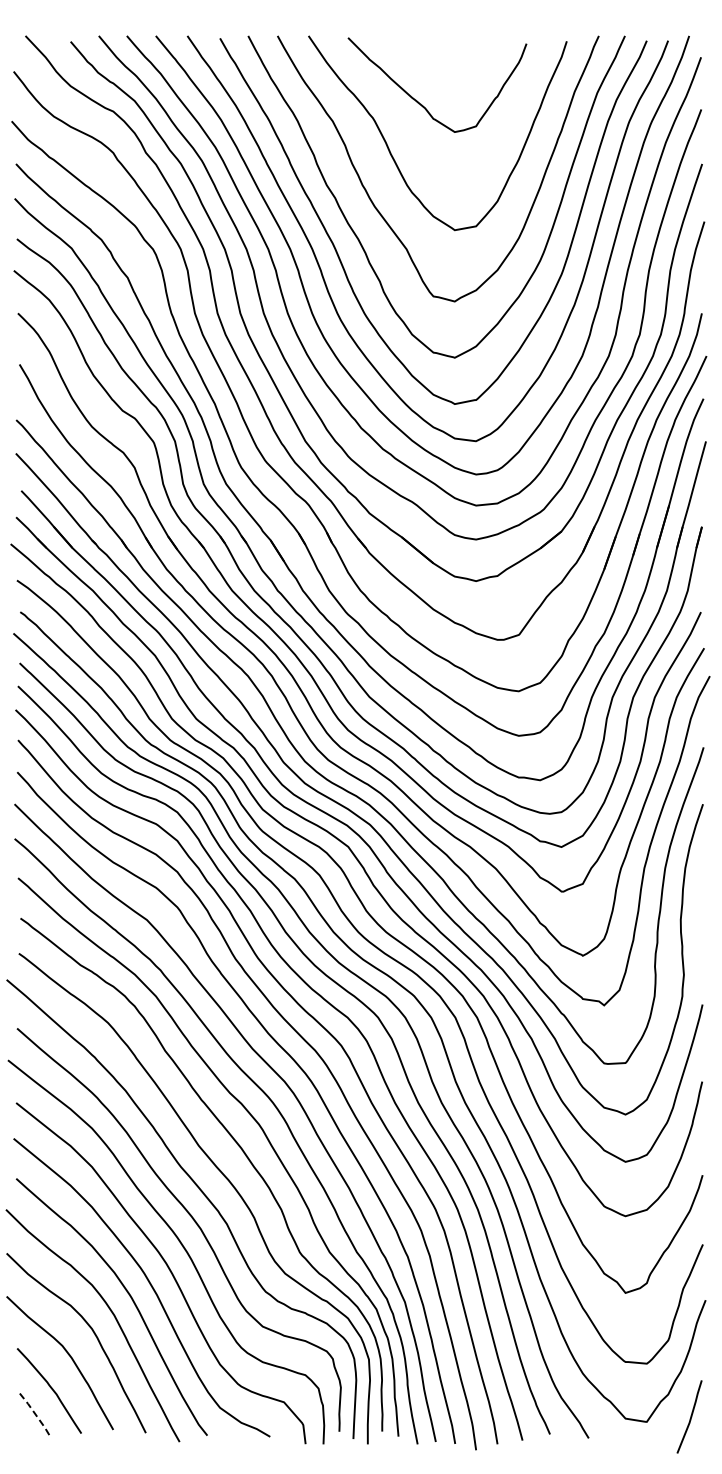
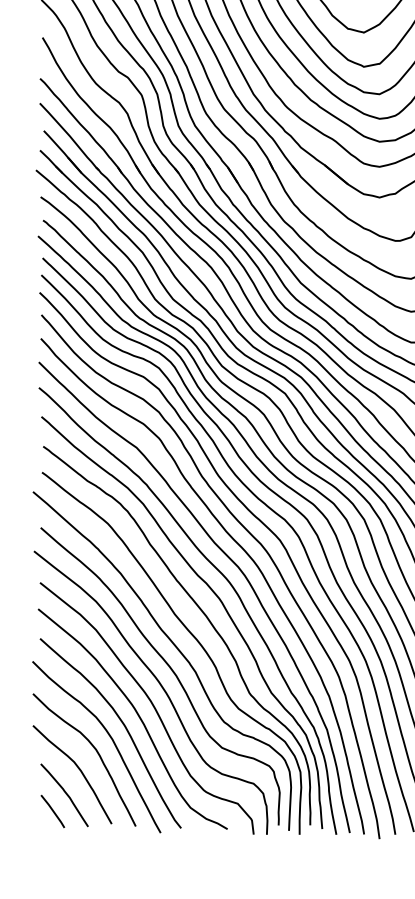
line: (34, 1412) -> (53, 811), dashed -> solid

